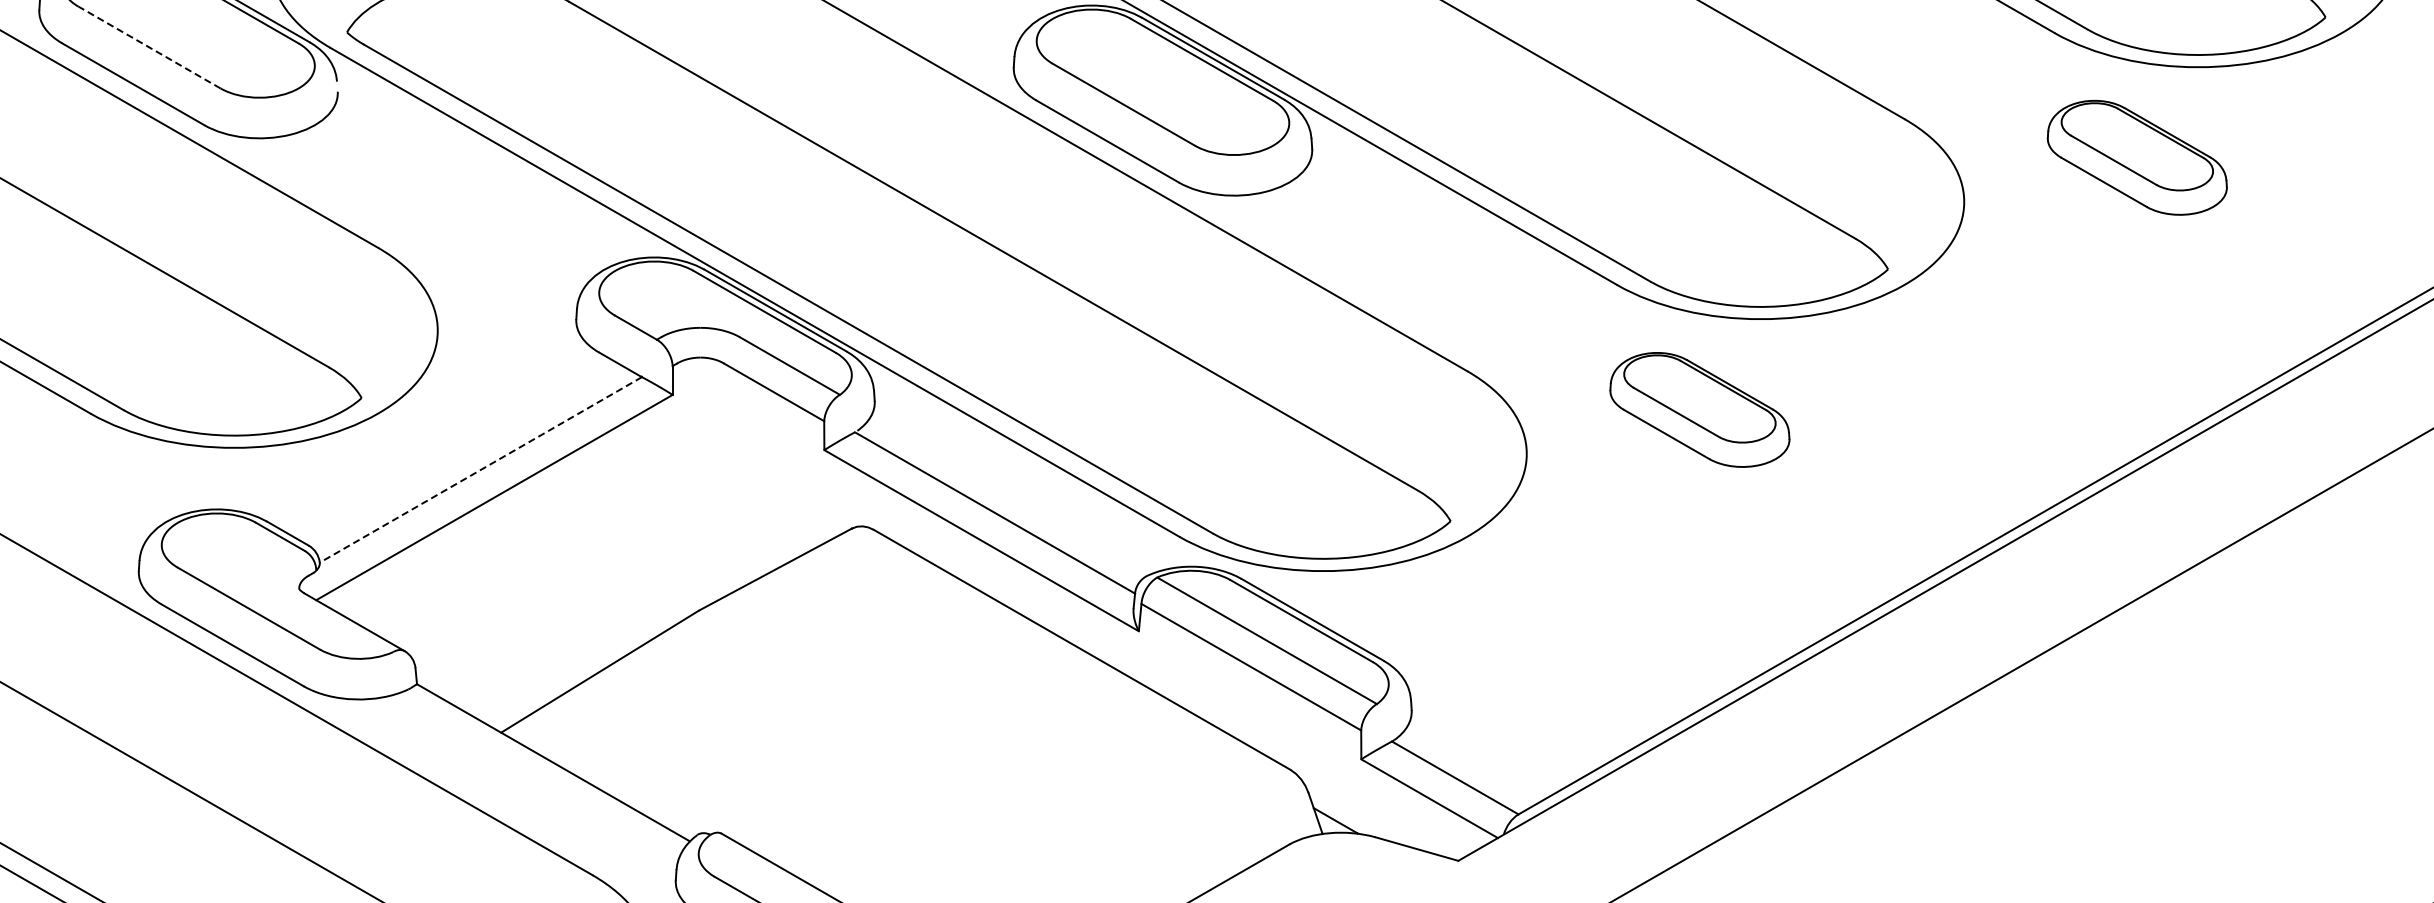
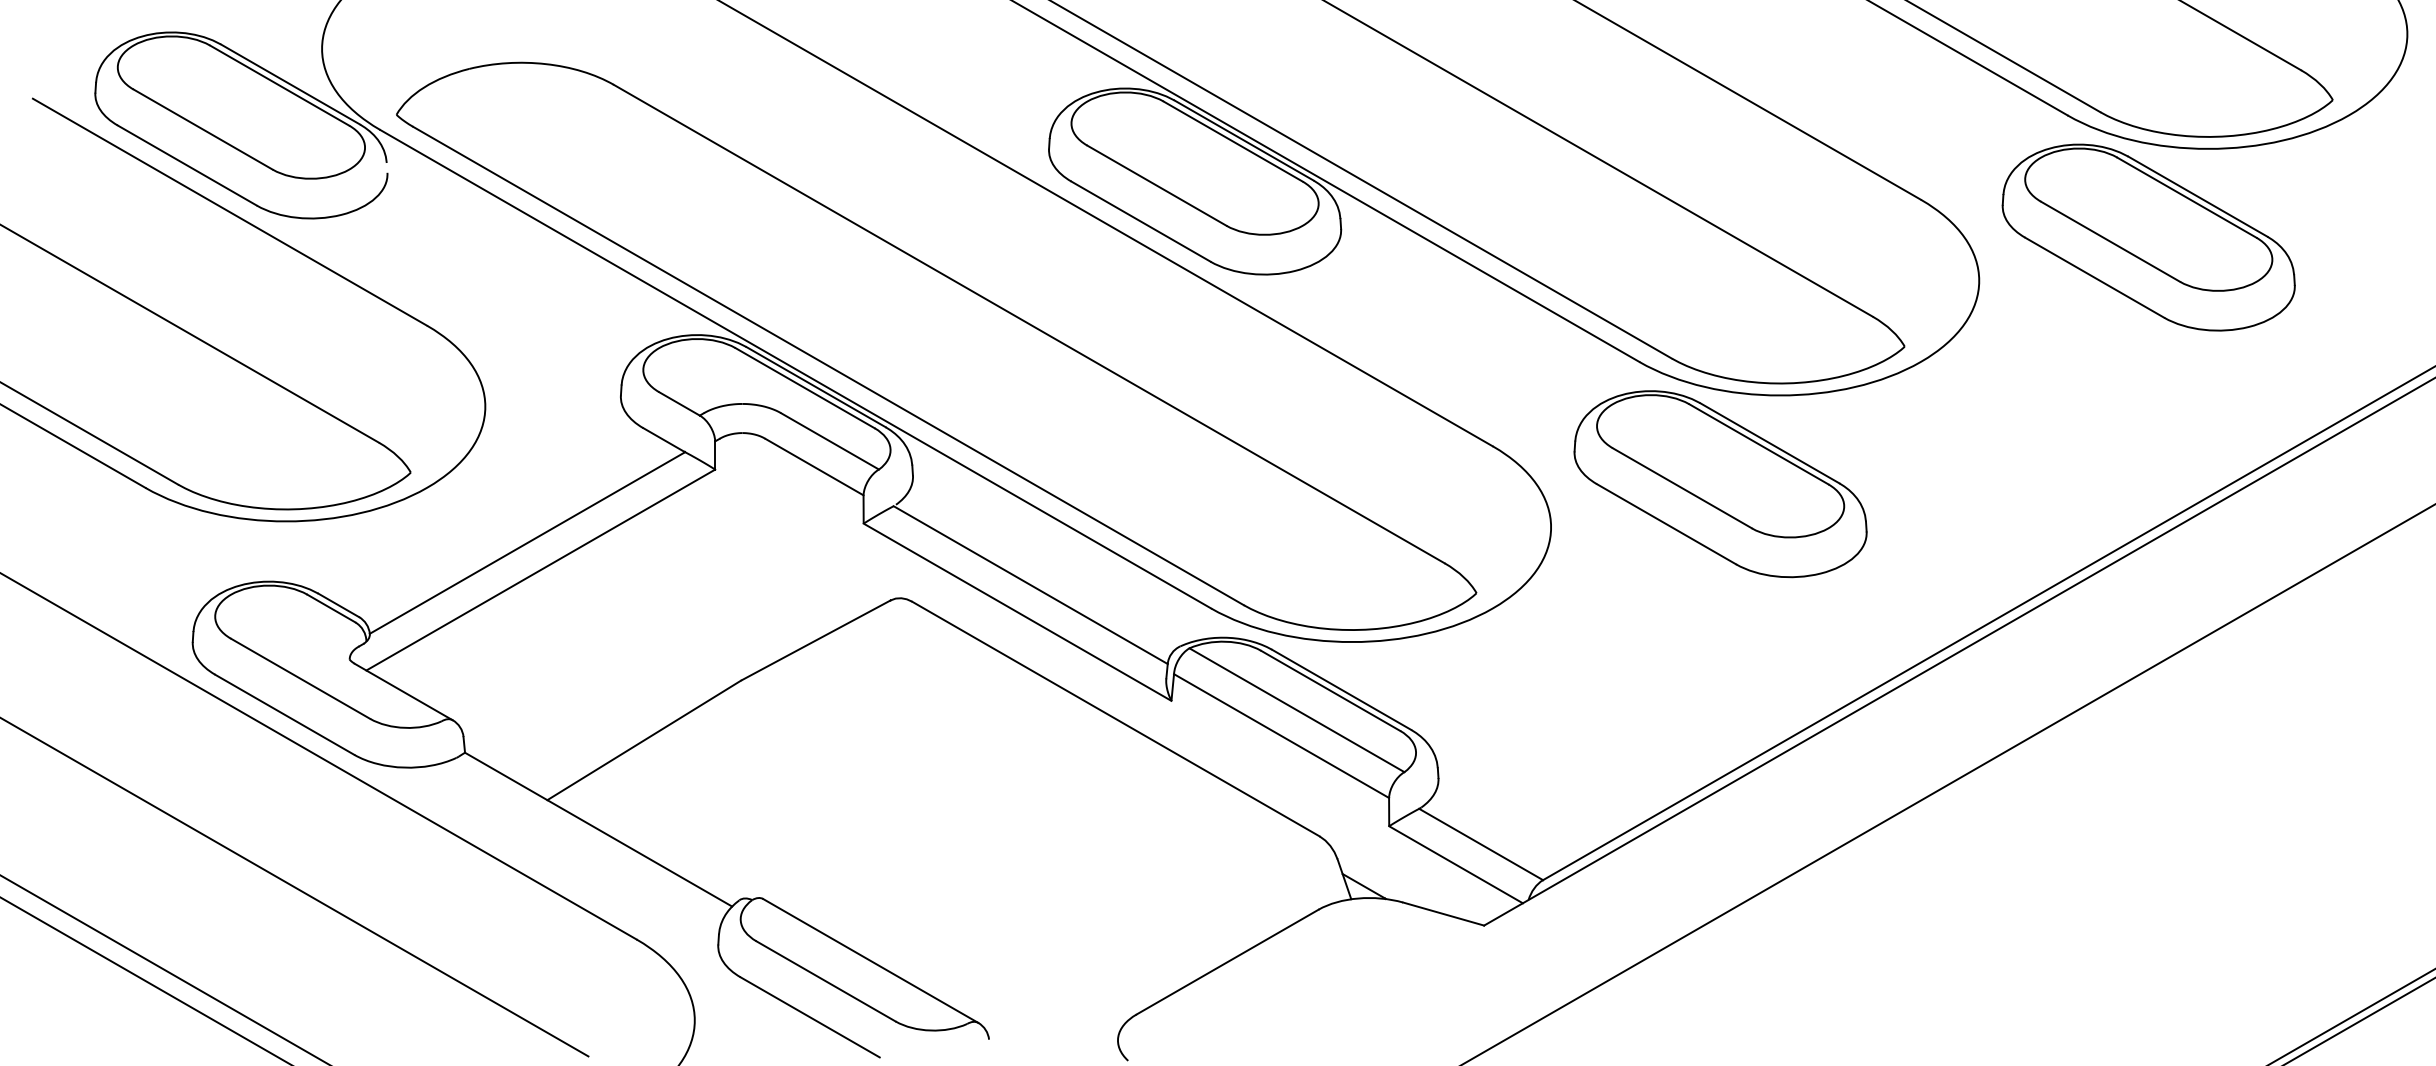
line: (148, 47) -> (202, 129), dashed -> solid
part: (2137, 157) -> (2148, 237), size x1.67
part: (1699, 410) -> (1720, 484), size x1.67
line: (480, 469) -> (527, 542), dashed -> solid

